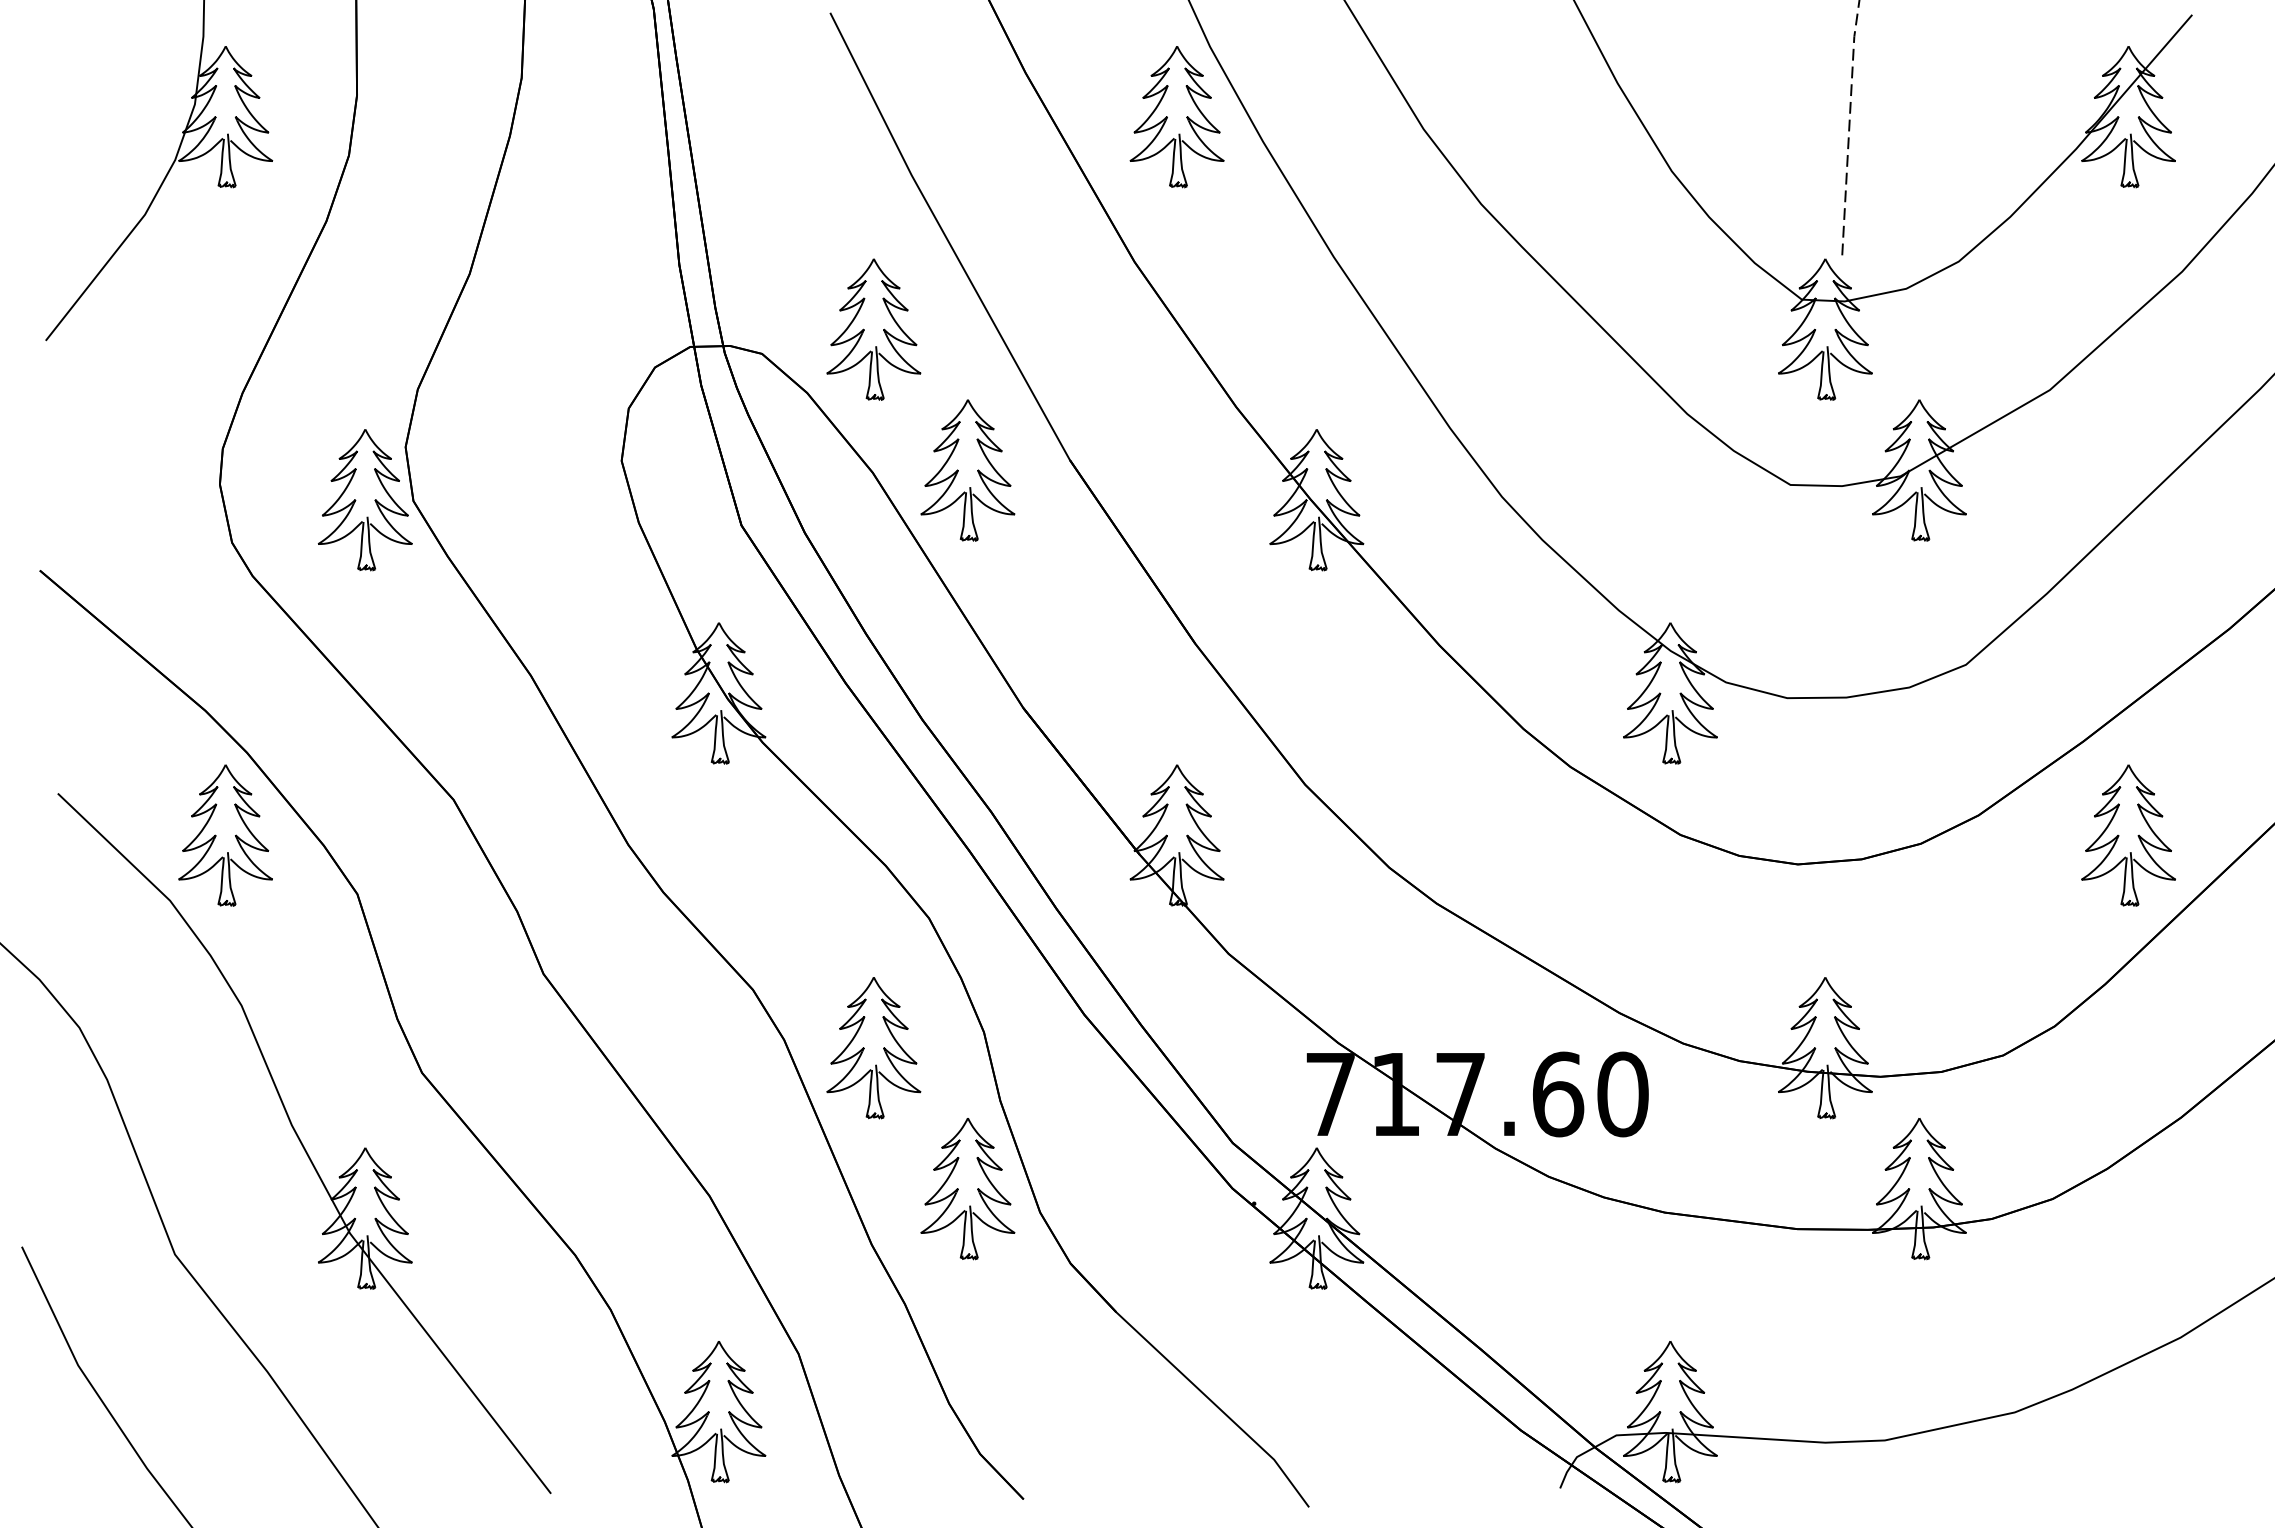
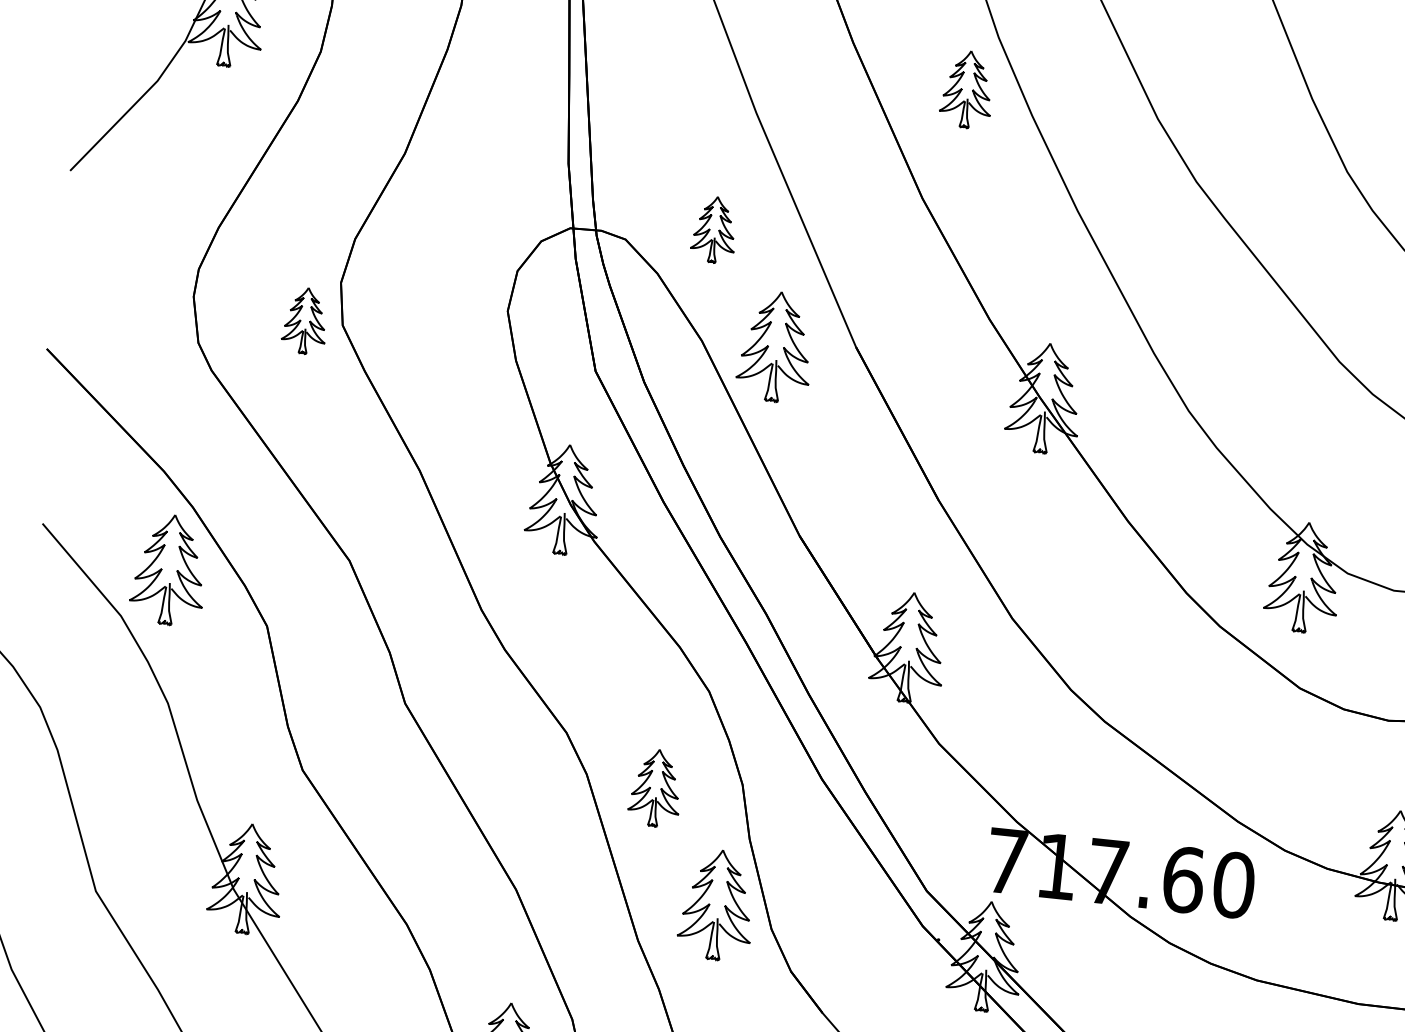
part: (1176, 117) -> (966, 89), size x0.7
part: (873, 329) -> (714, 229), size x0.6
part: (364, 500) -> (304, 320), size x0.6
part: (873, 1048) -> (655, 788), size x0.7

